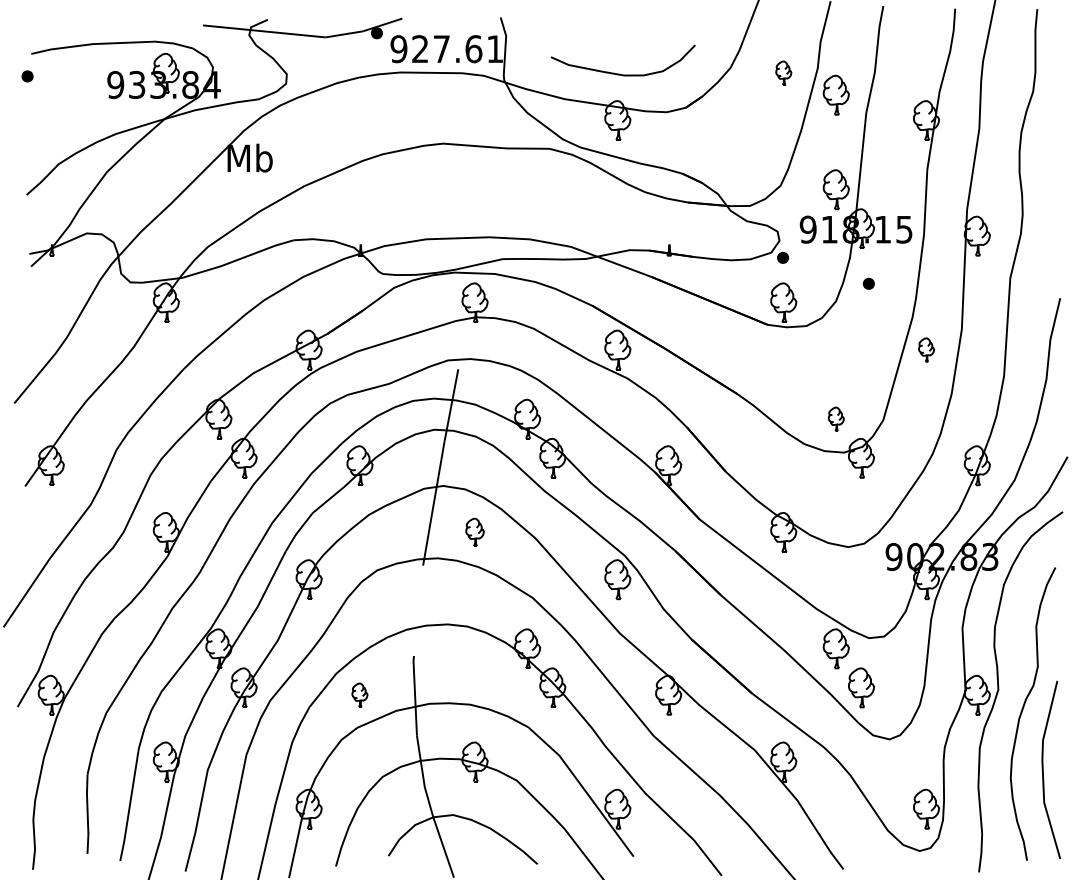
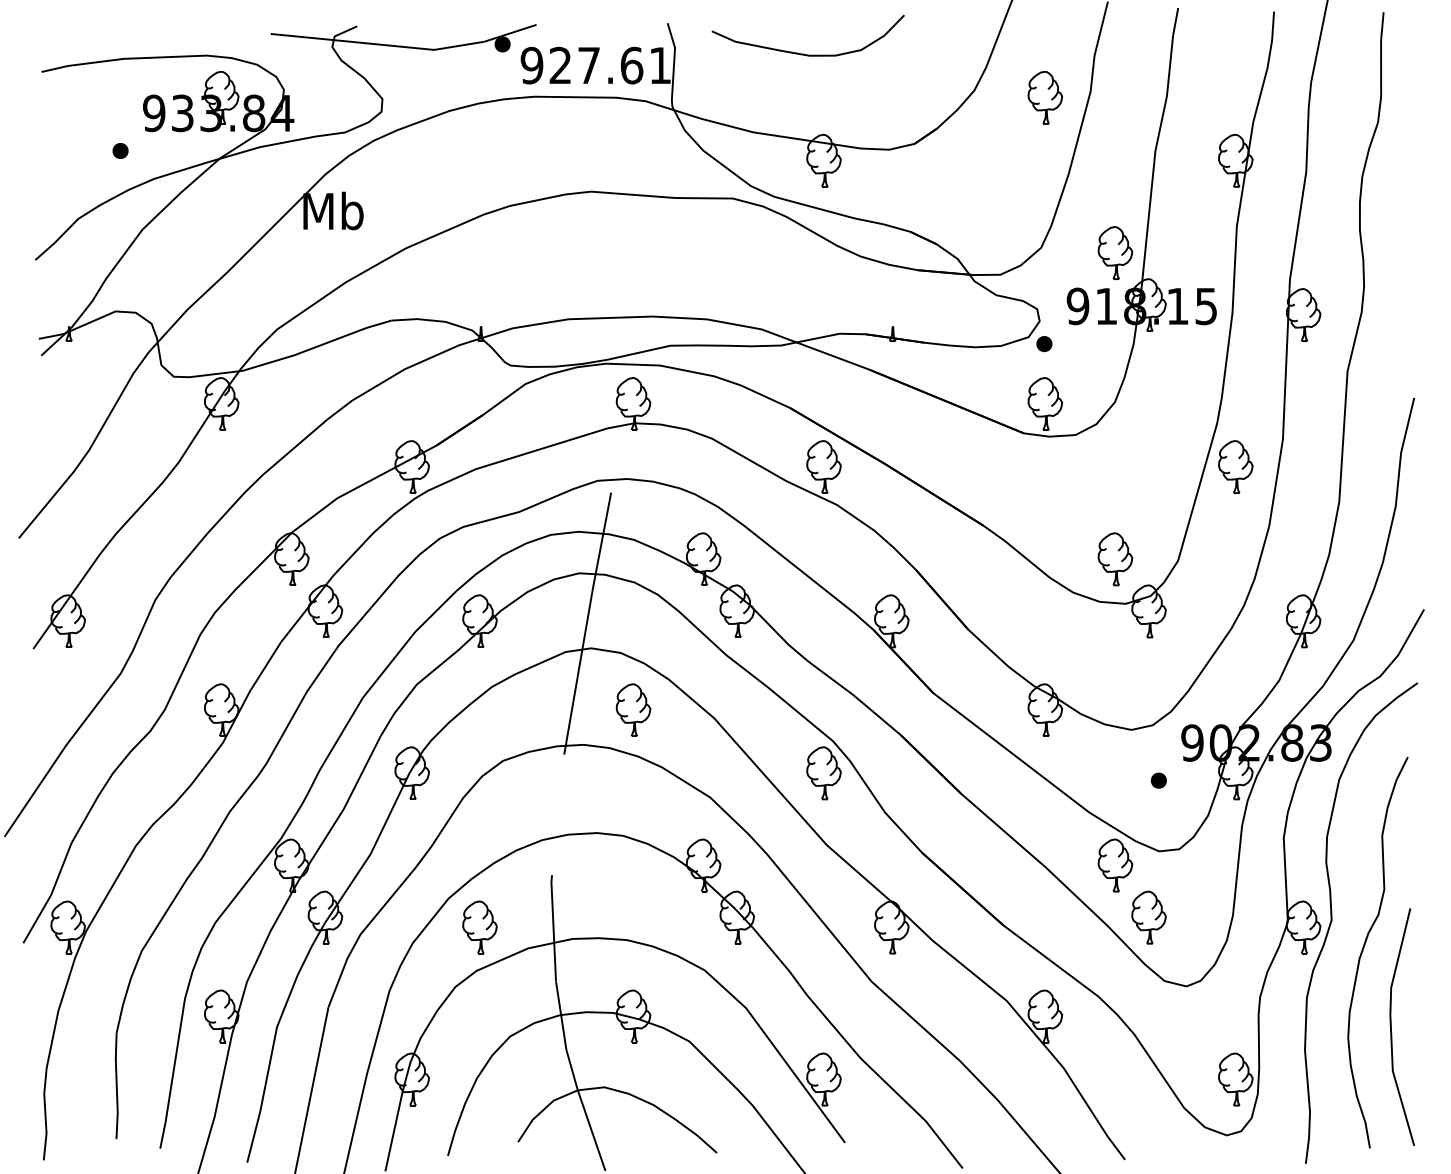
part: (619, 73) -> (803, 53), moved
part: (783, 73) -> (1045, 97), size x1.67
part: (27, 76) -> (120, 150), moved
part: (836, 94) -> (1115, 126), removed
part: (868, 283) -> (1158, 780), moved
part: (926, 349) -> (1235, 466), size x1.67
part: (836, 419) -> (1115, 559), size x1.67
part: (475, 531) -> (633, 709), size x1.43
part: (359, 695) -> (479, 927), size x1.67

